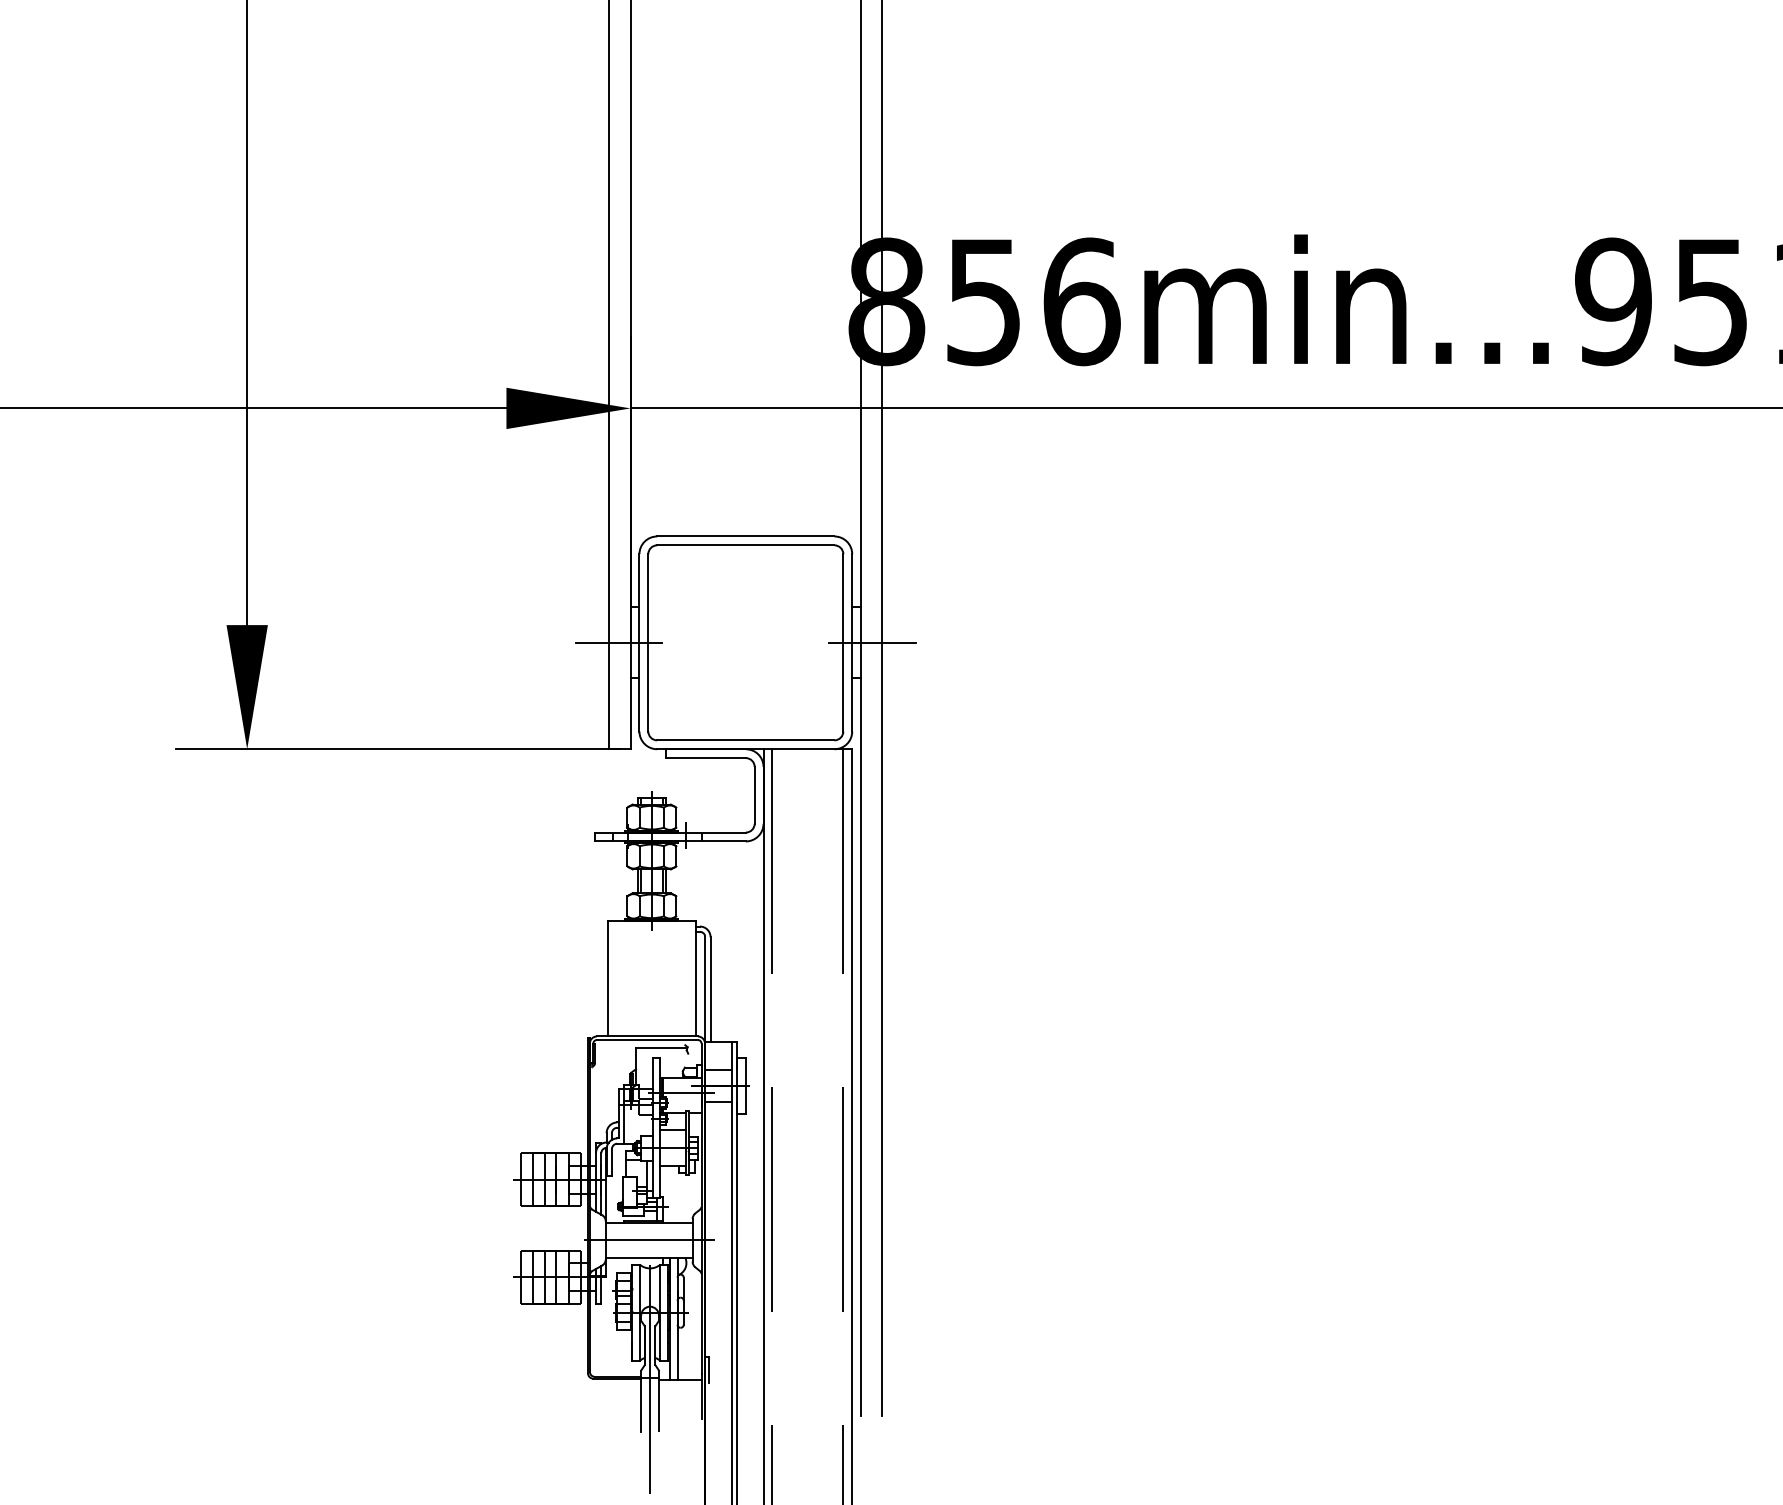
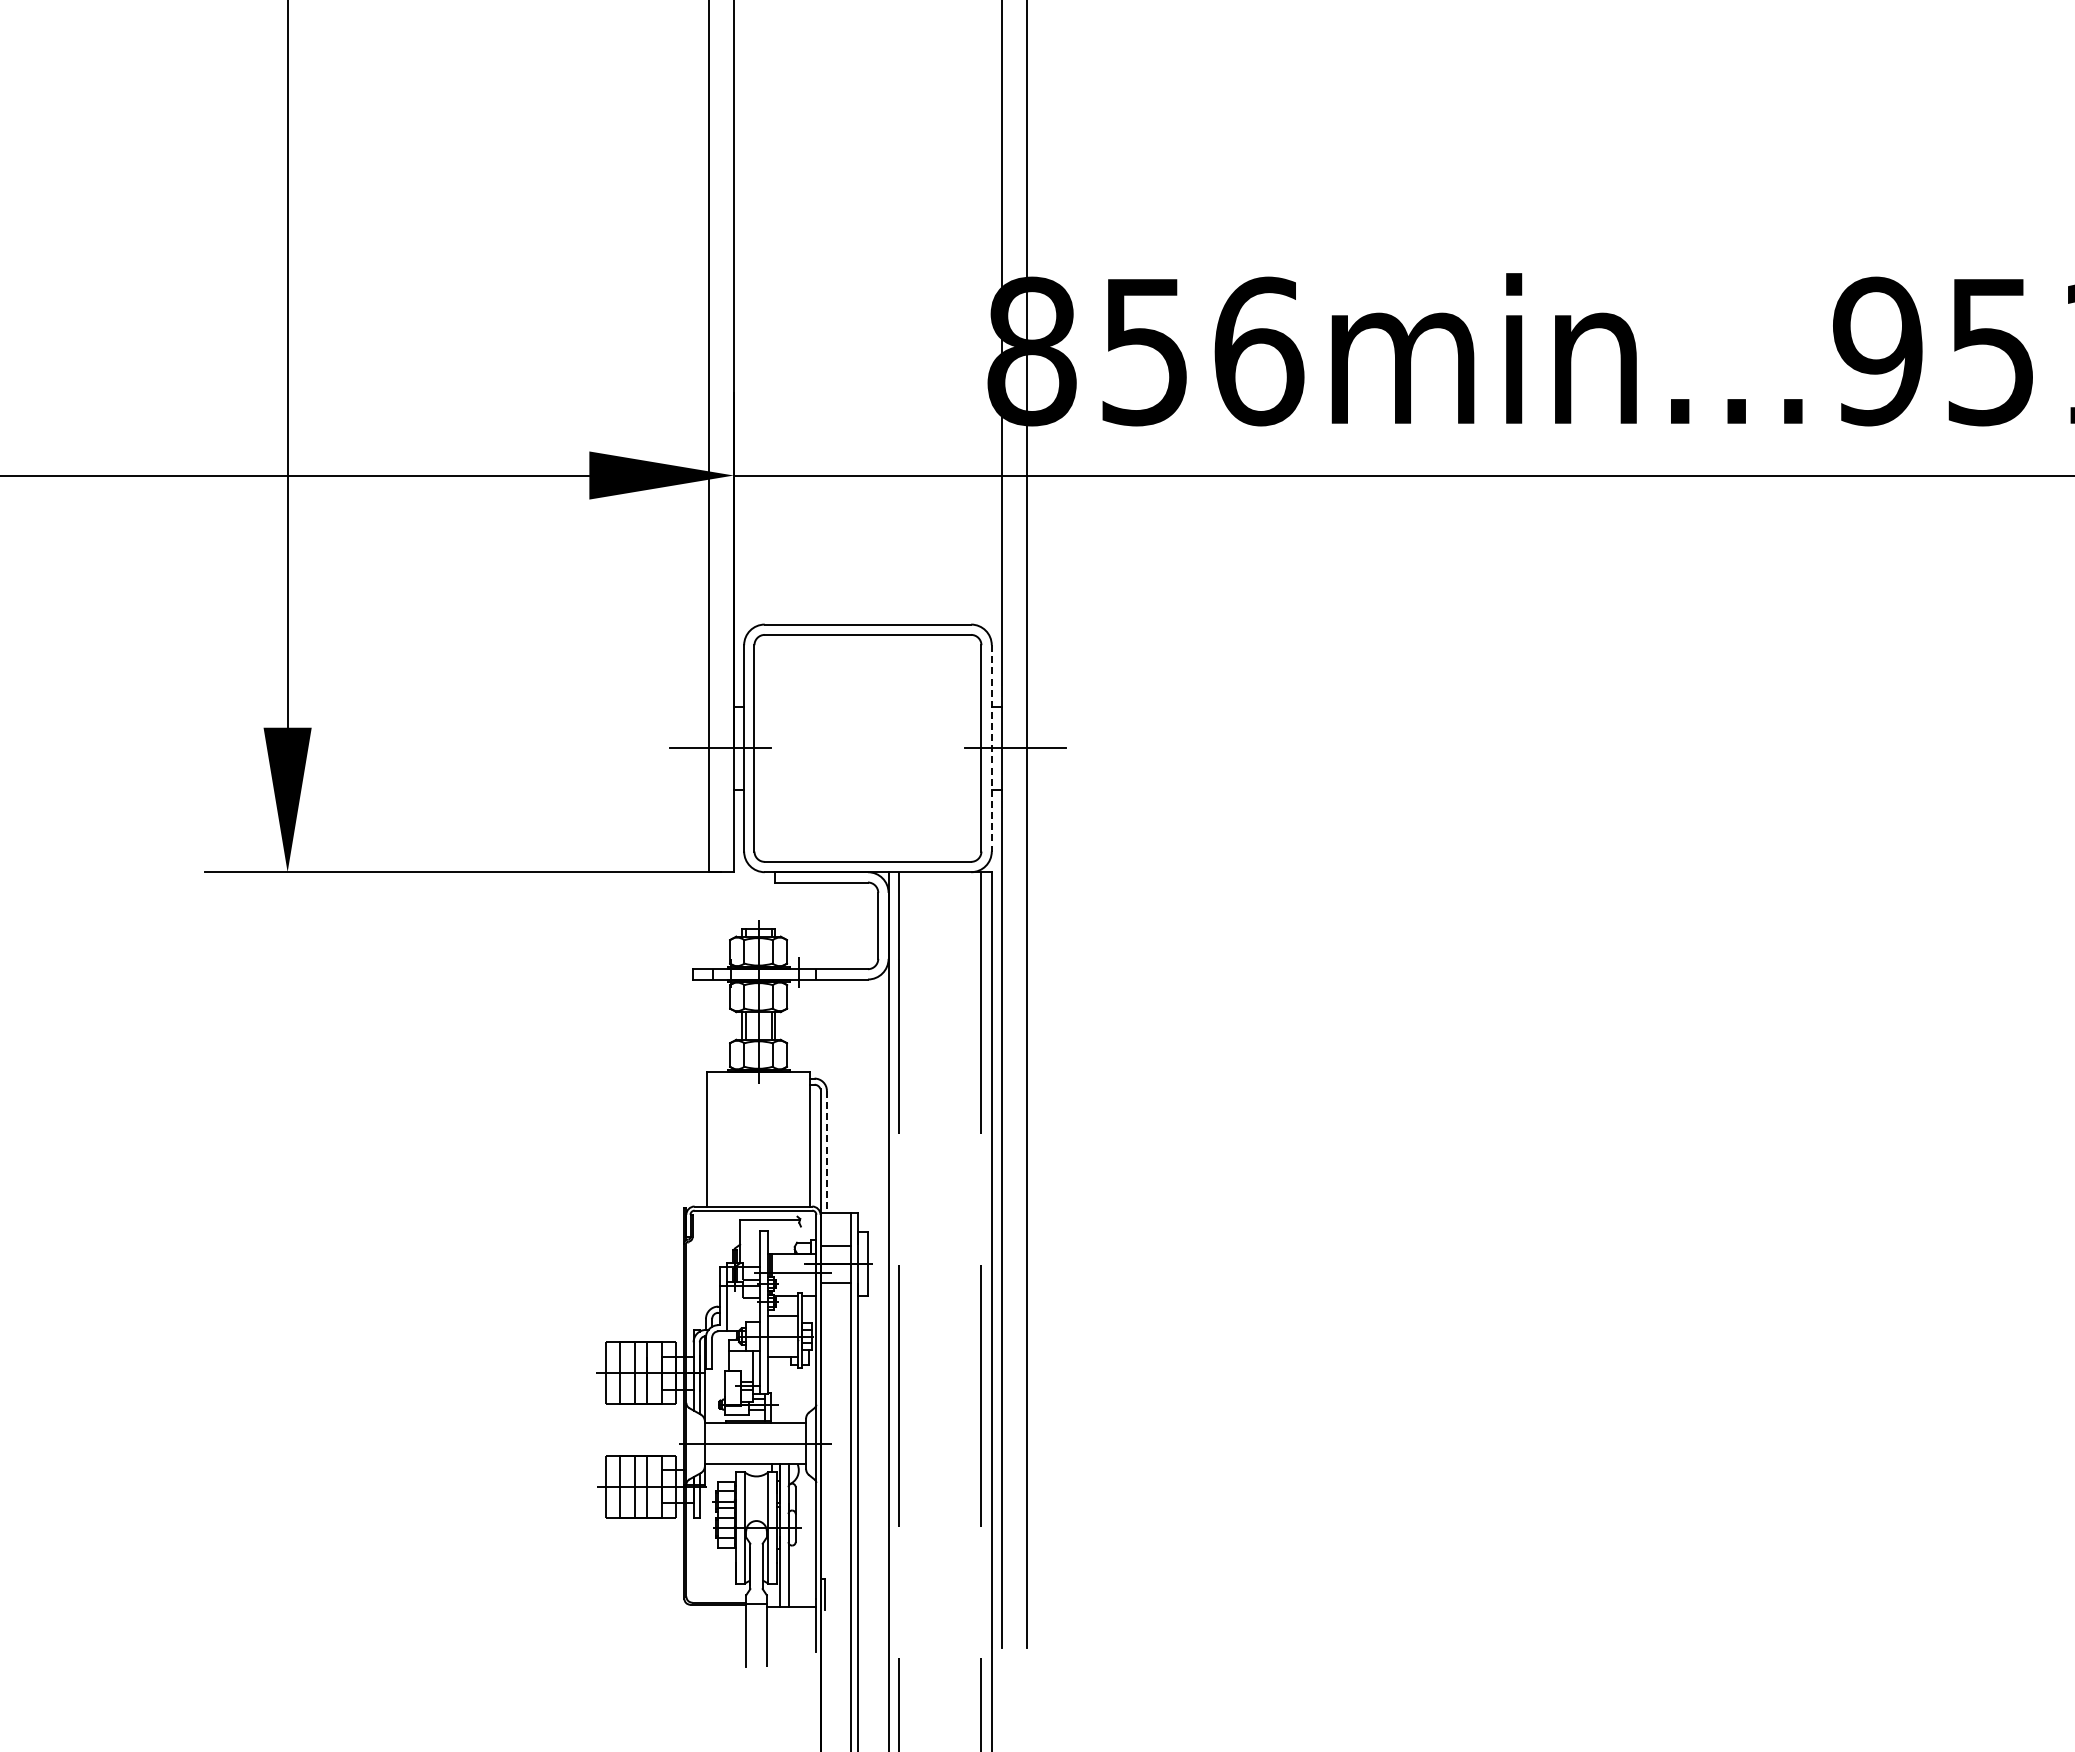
line: (851, 642) -> (991, 748), solid -> dashed
line: (710, 989) -> (826, 1151), solid -> dashed
line: (650, 1379) -> (756, 1605), removed

